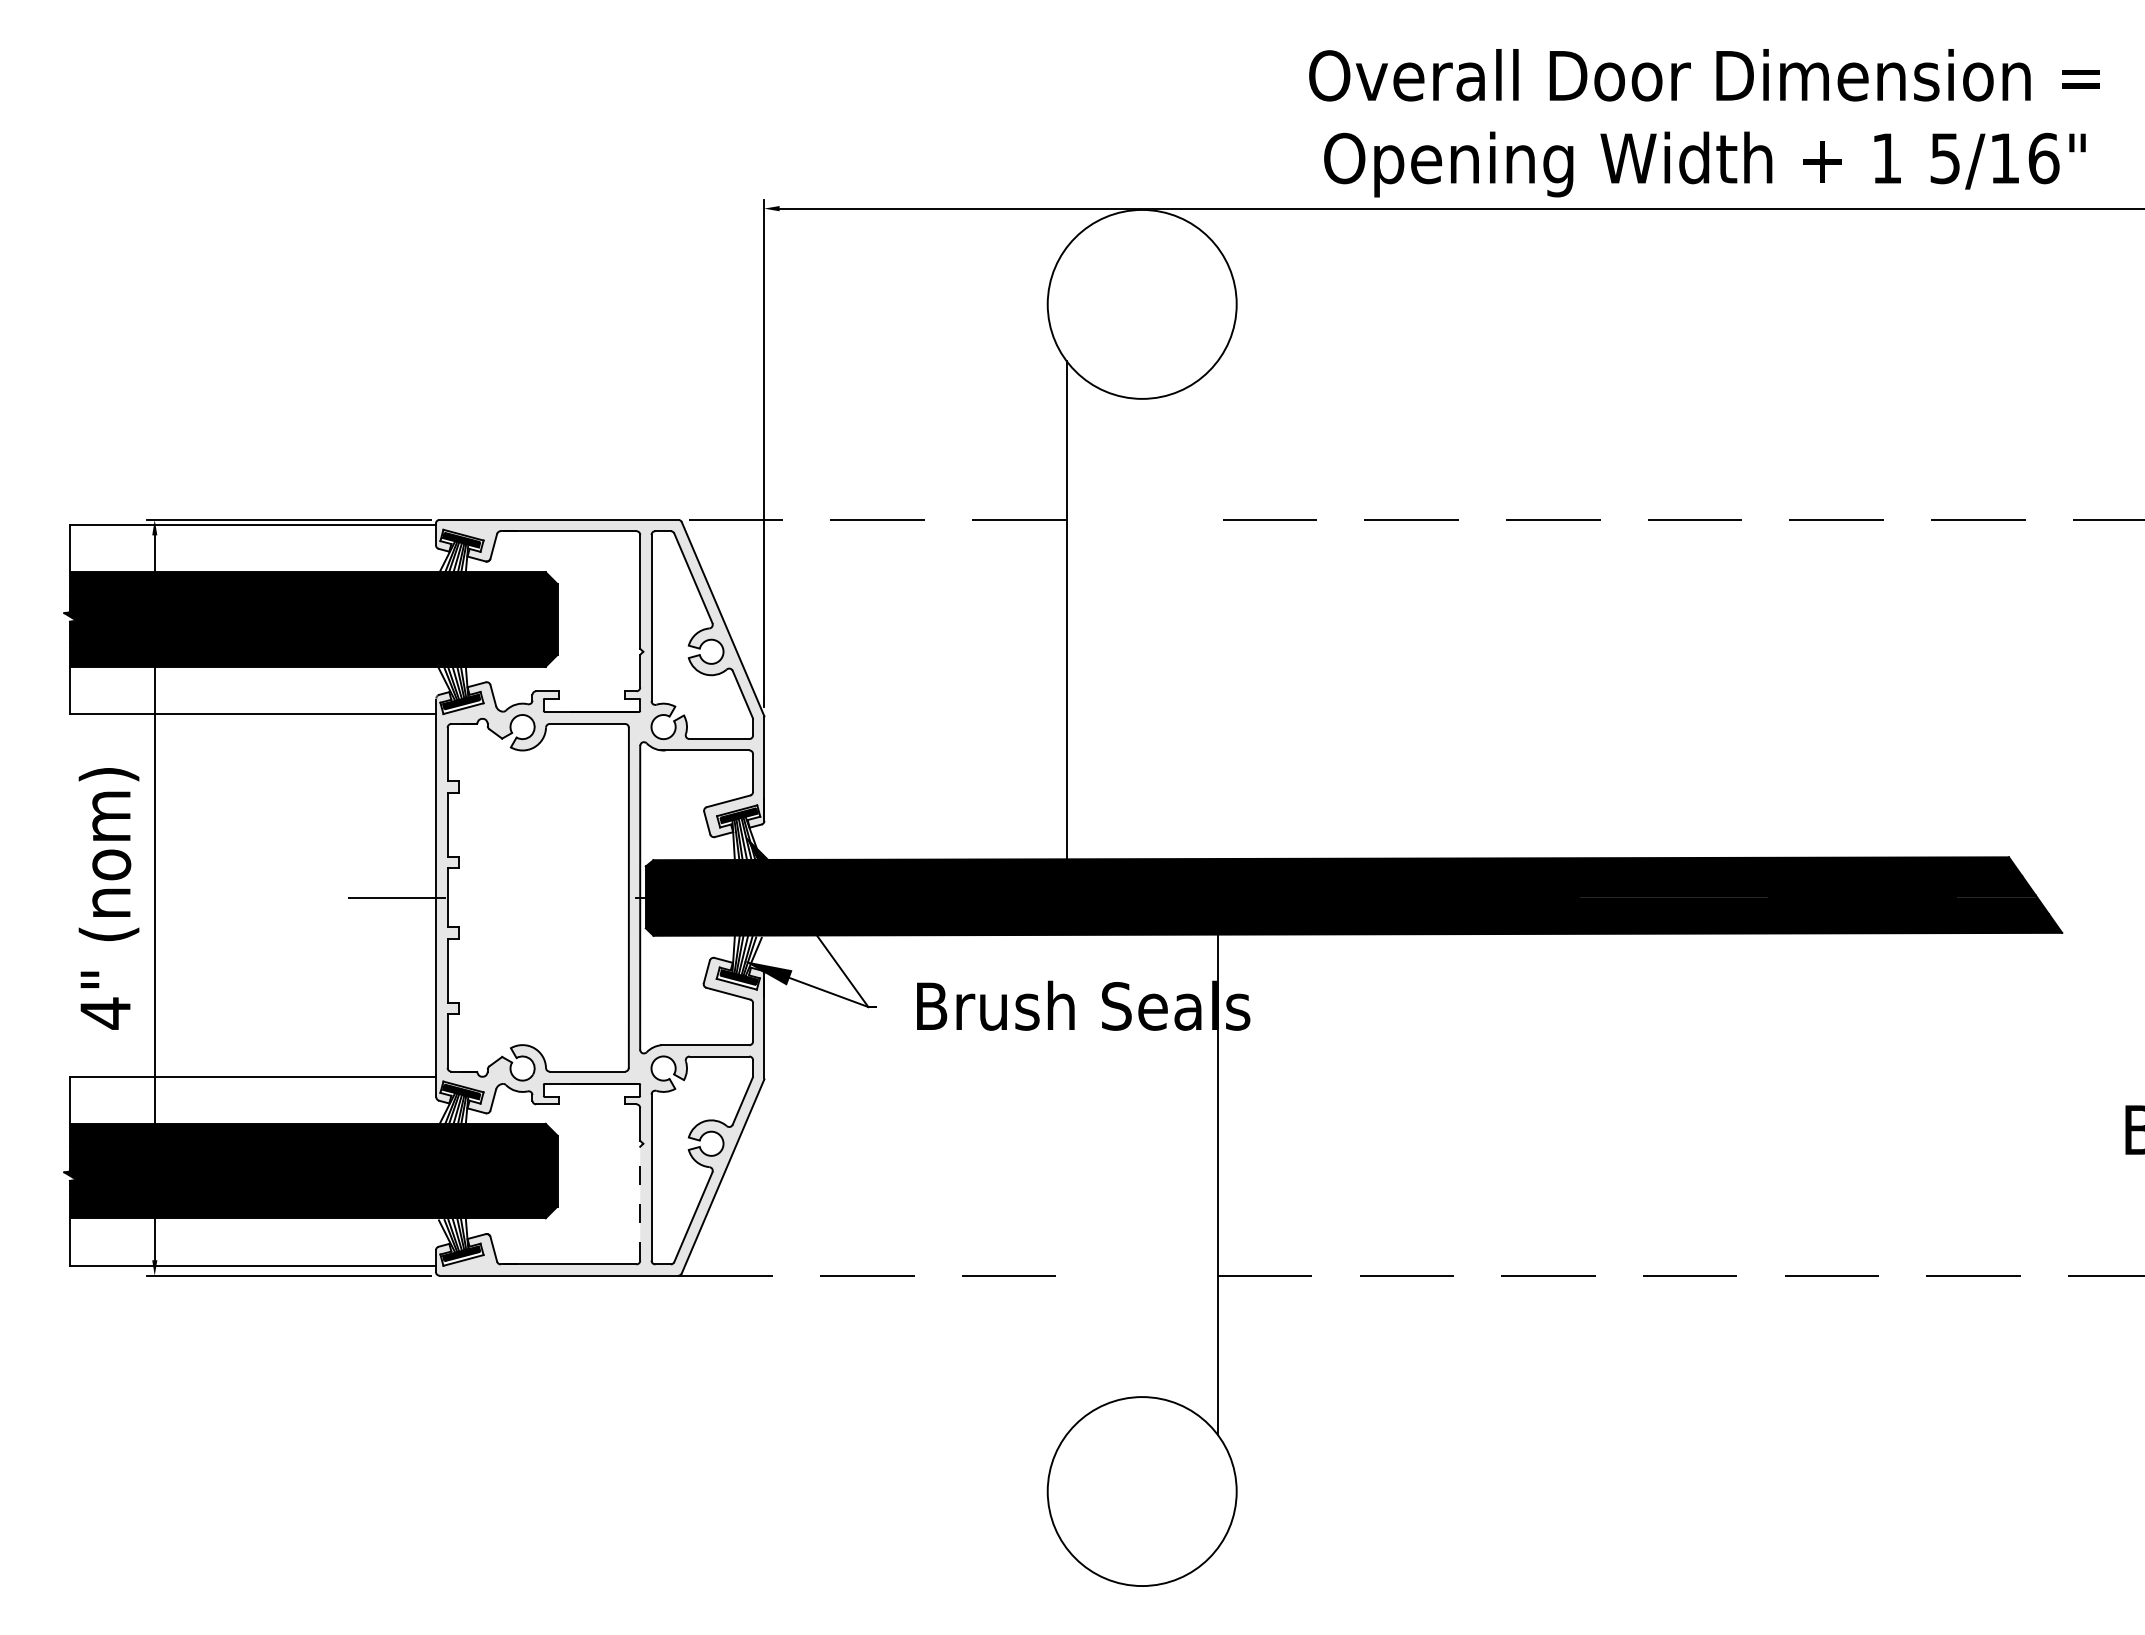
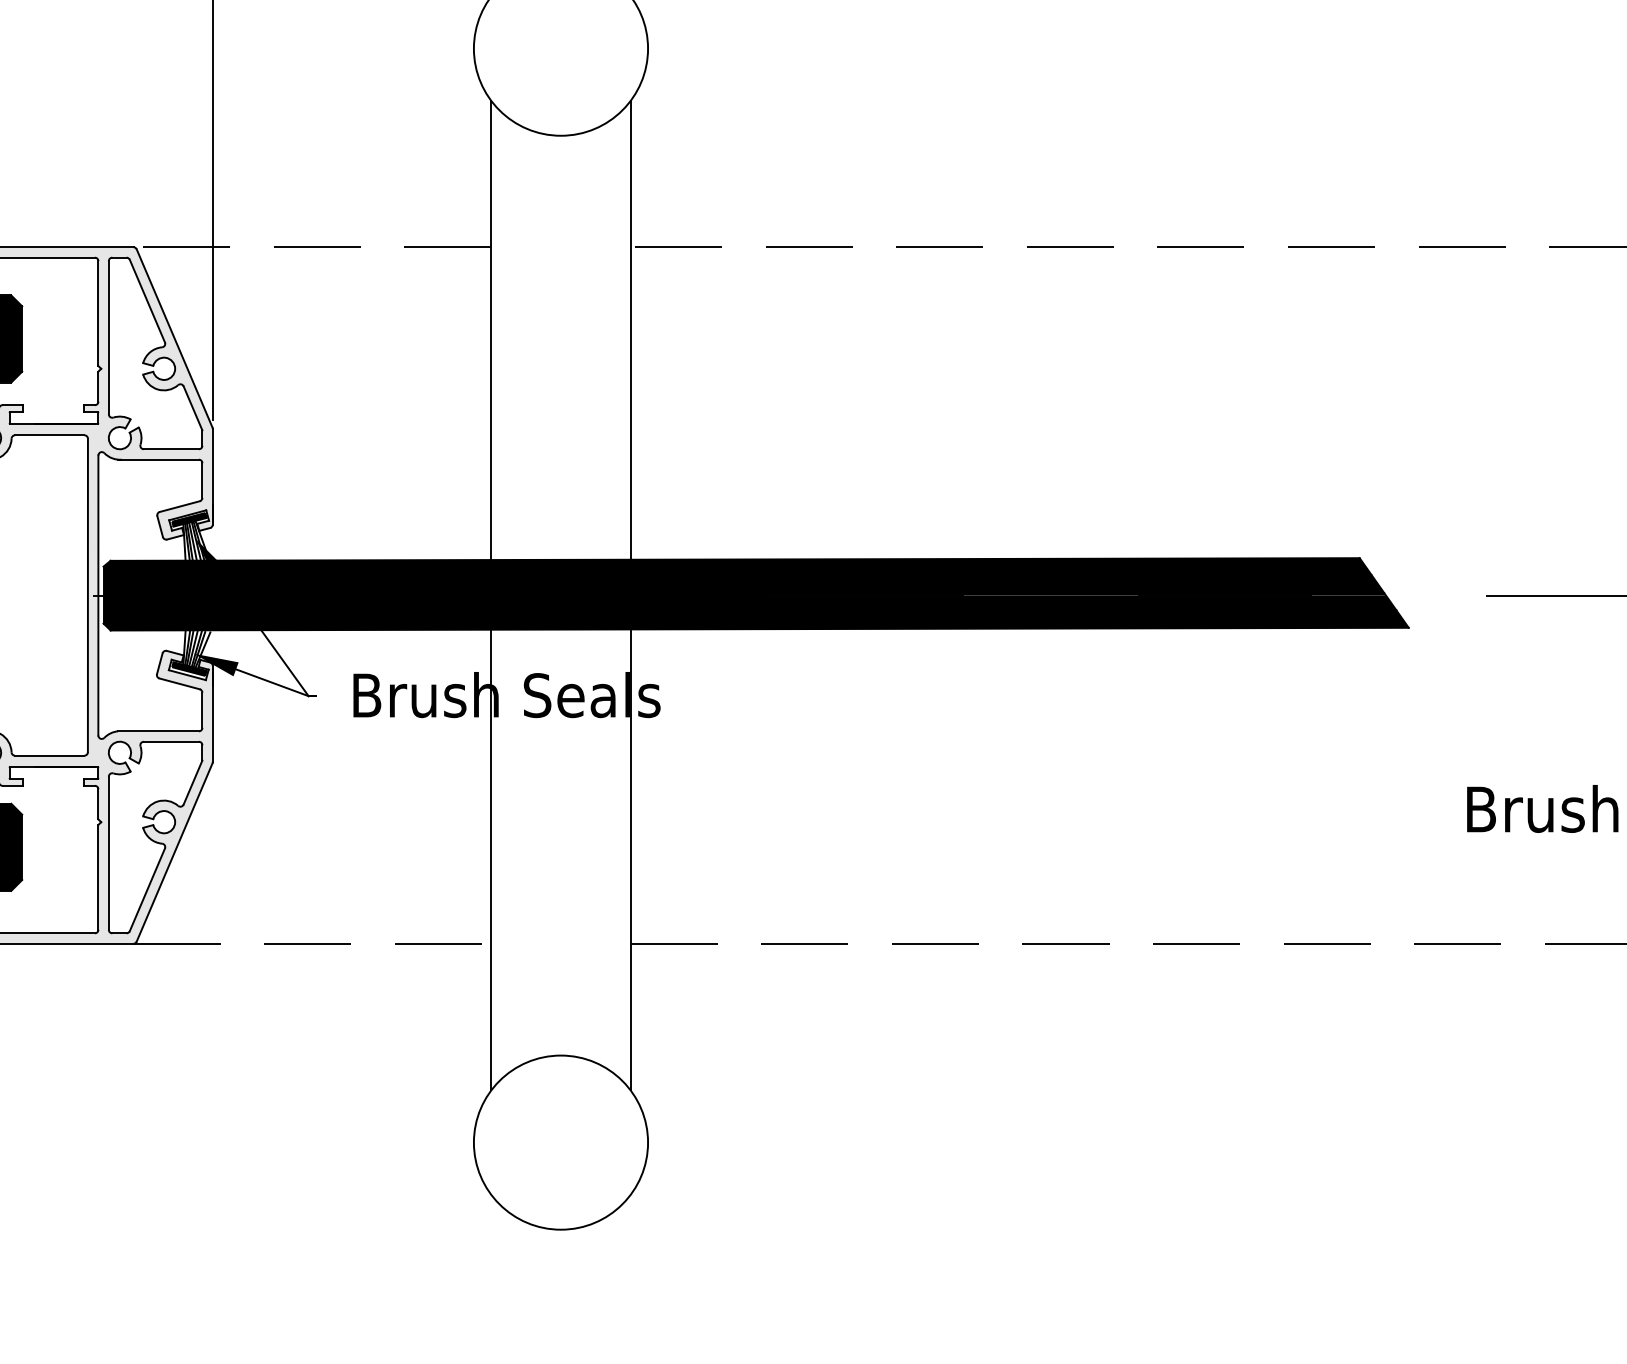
line: (1217, 610) -> (630, 330), added
line: (1066, 1184) -> (491, 859), added
line: (640, 1203) -> (98, 877), dashed -> solid

